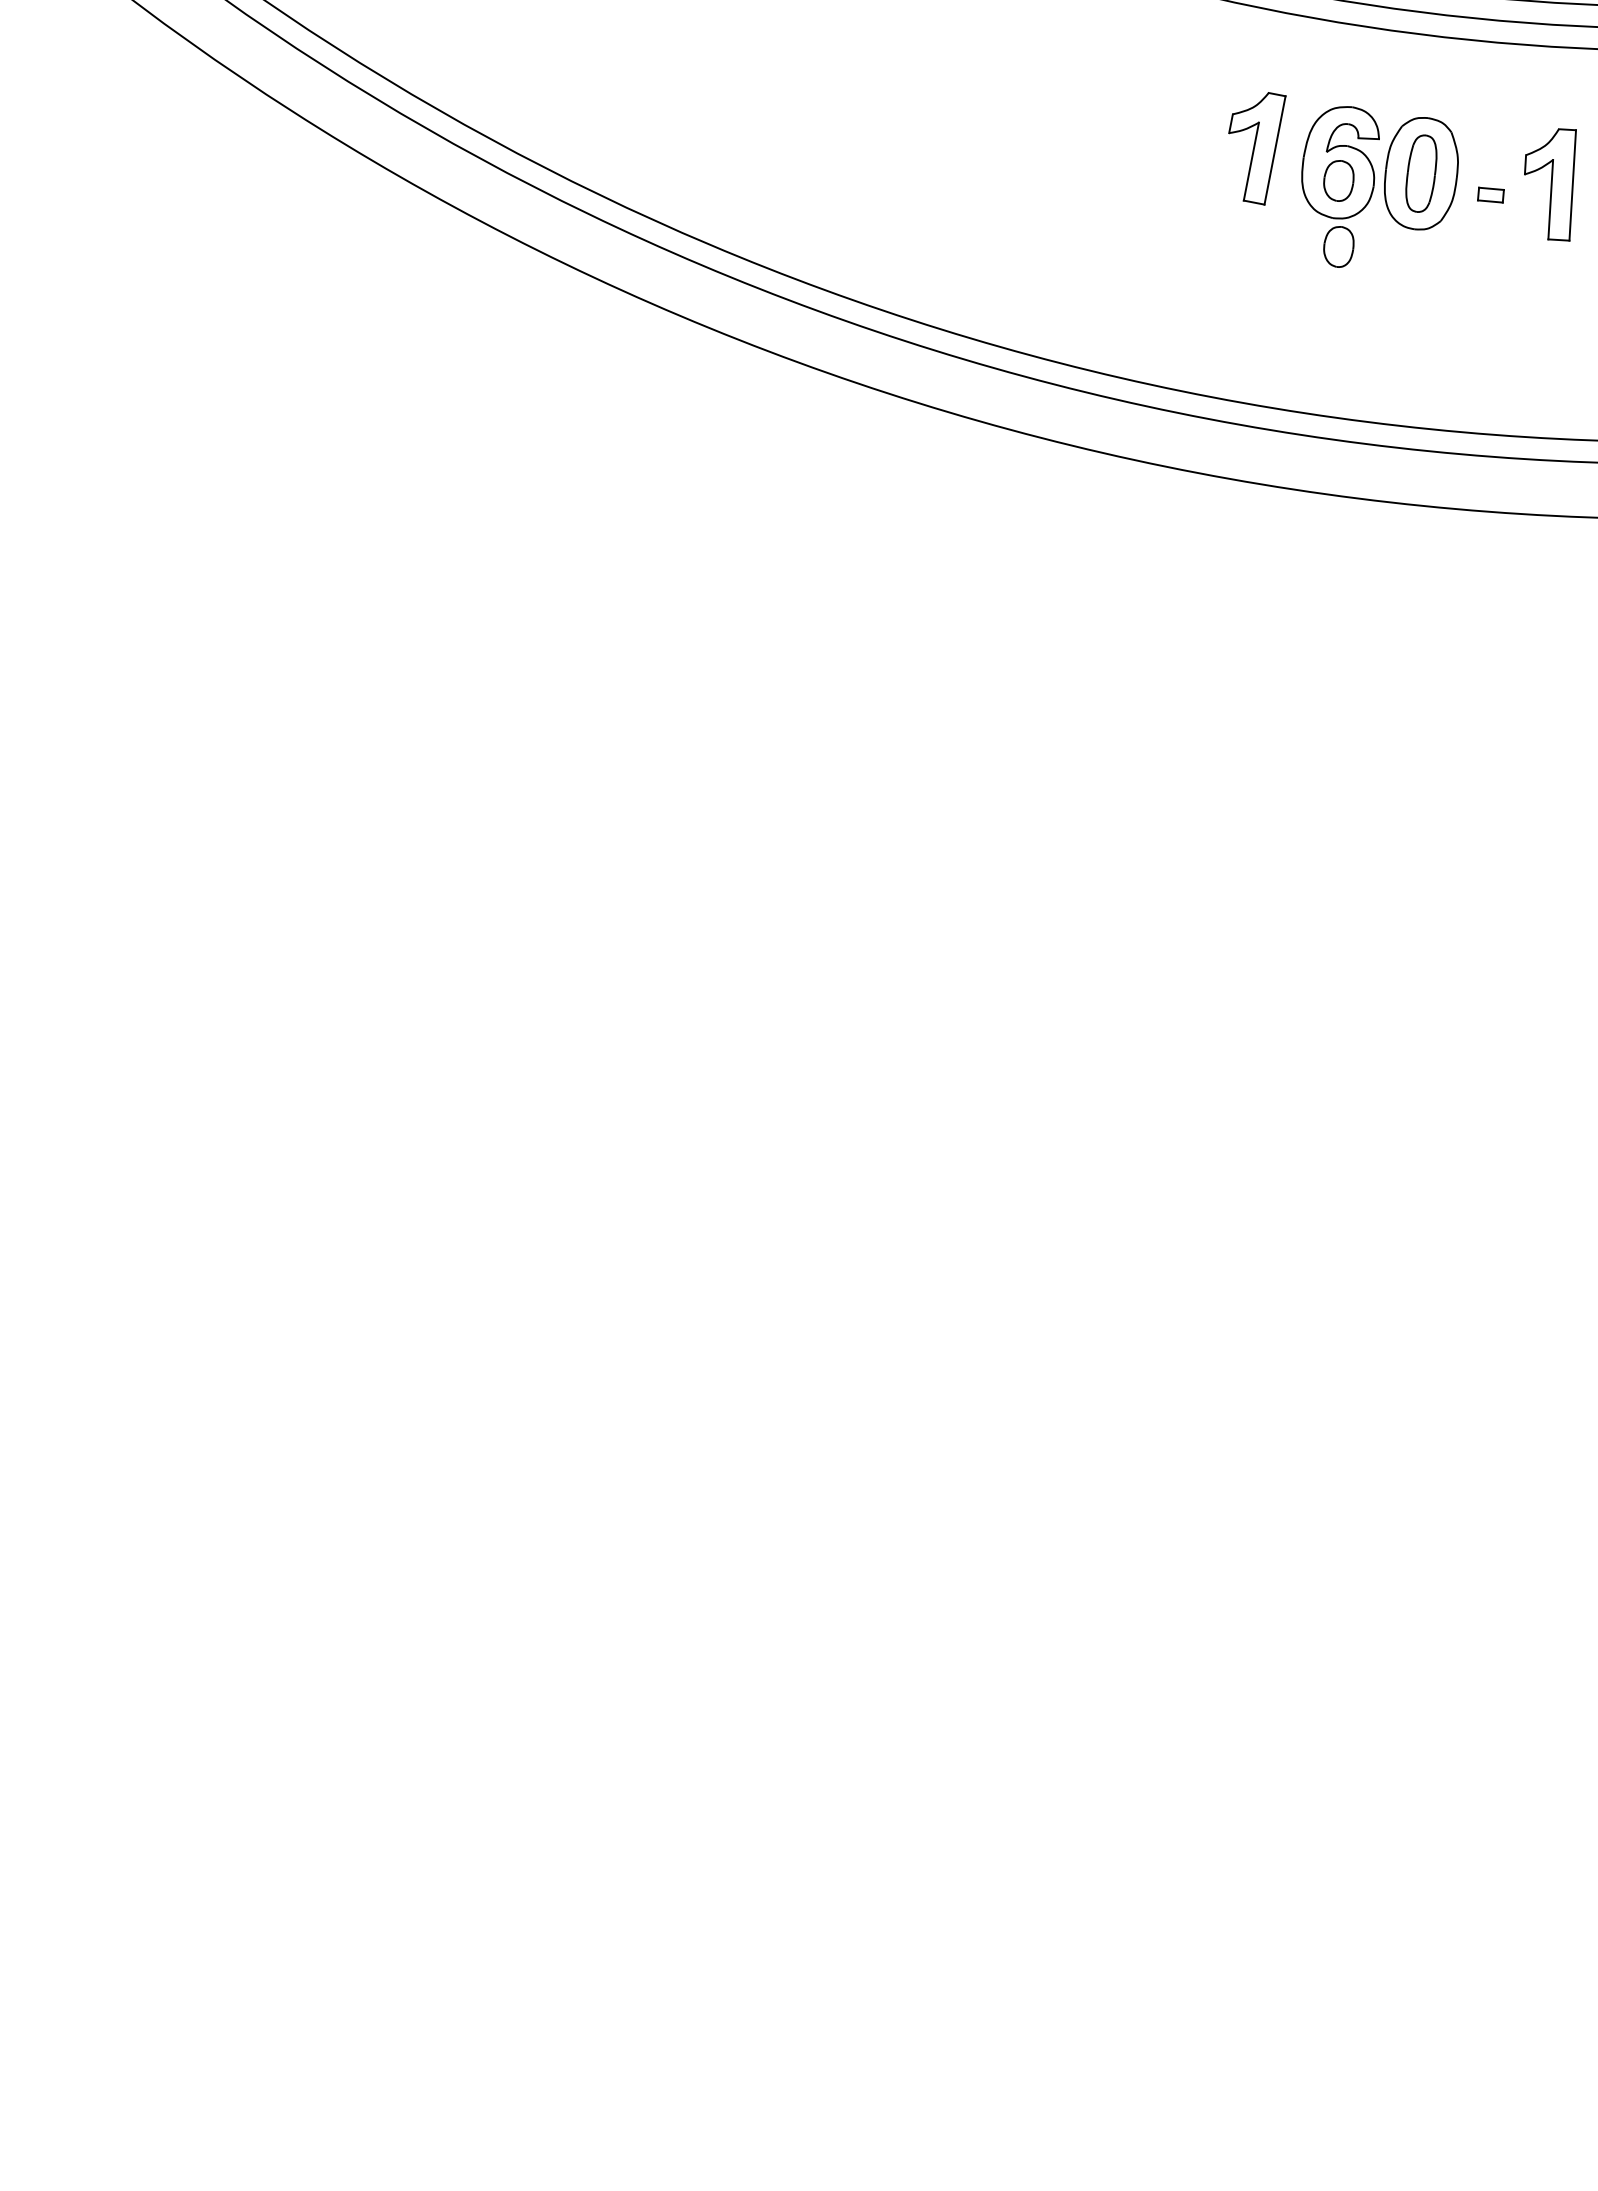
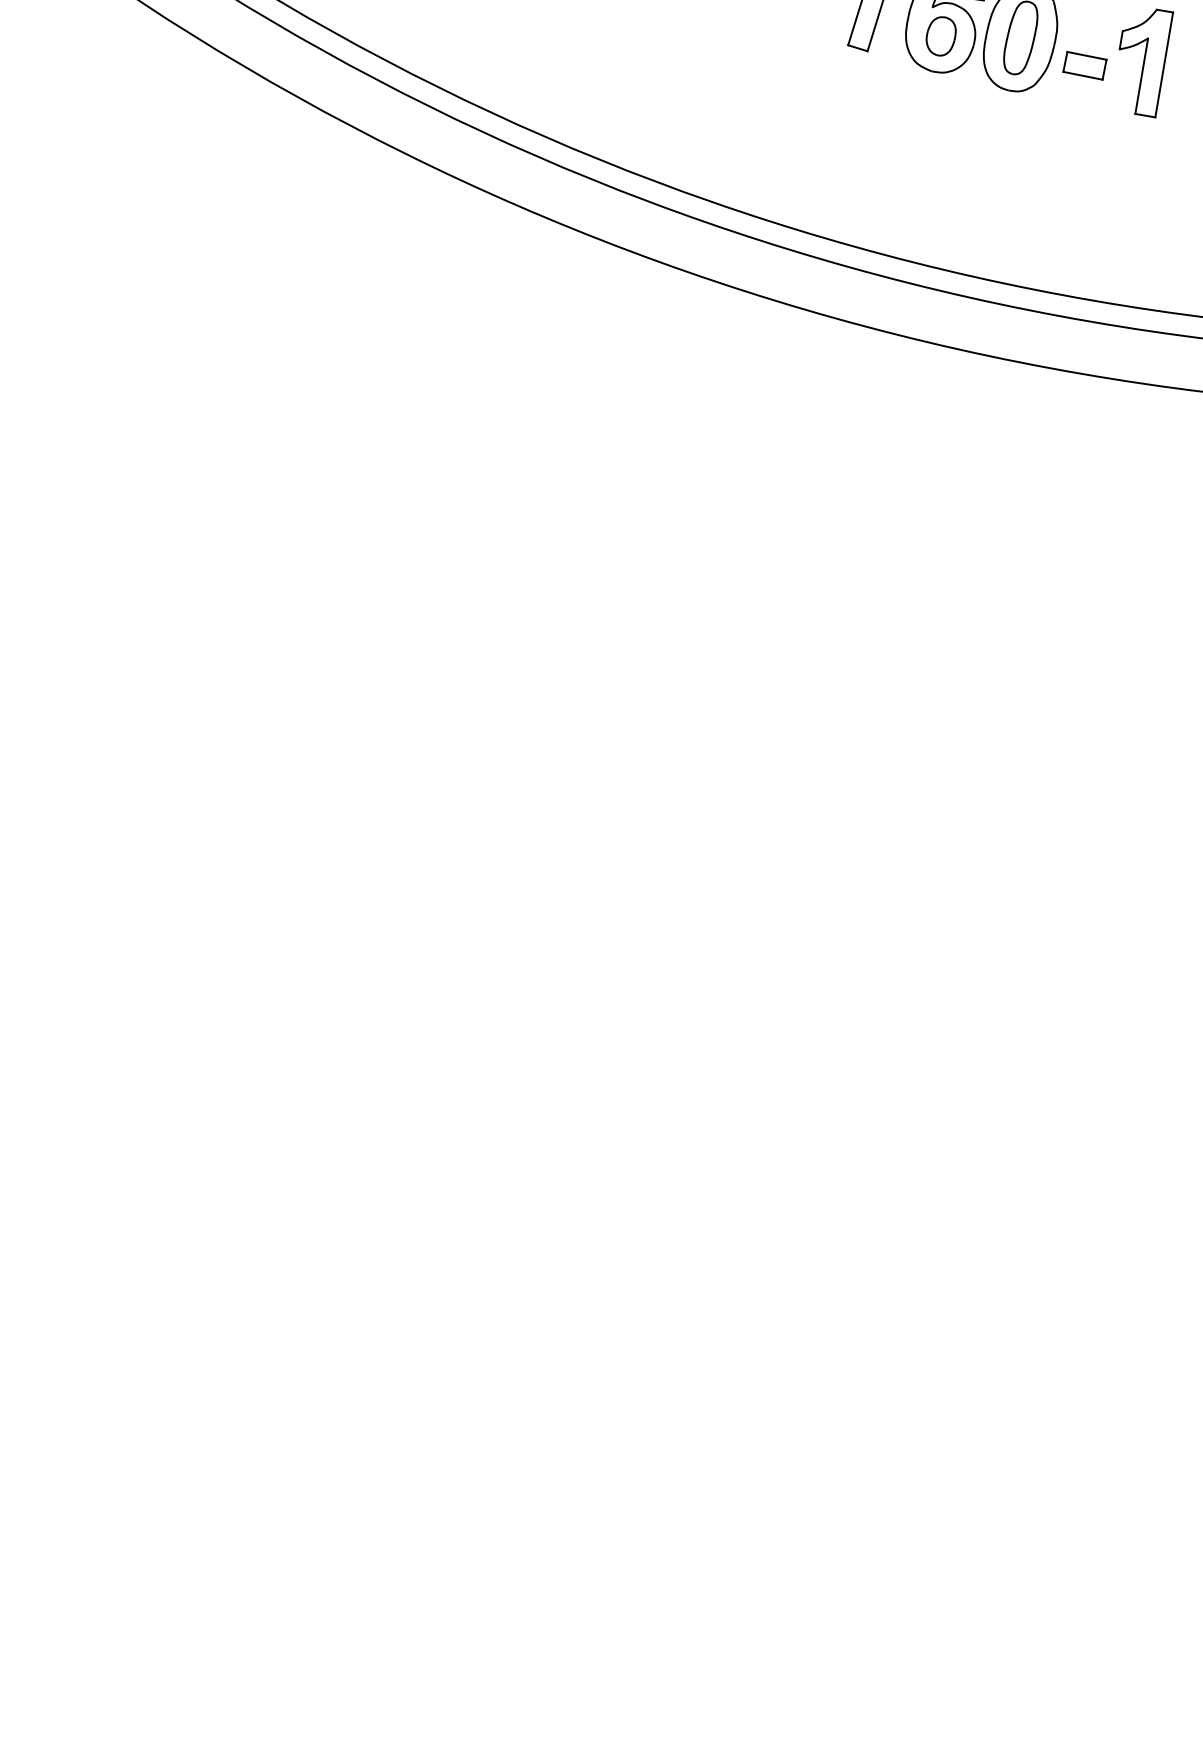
part: (1490, 194) -> (1084, 65), size x1.67
part: (1338, 246) -> (933, 98), removed

